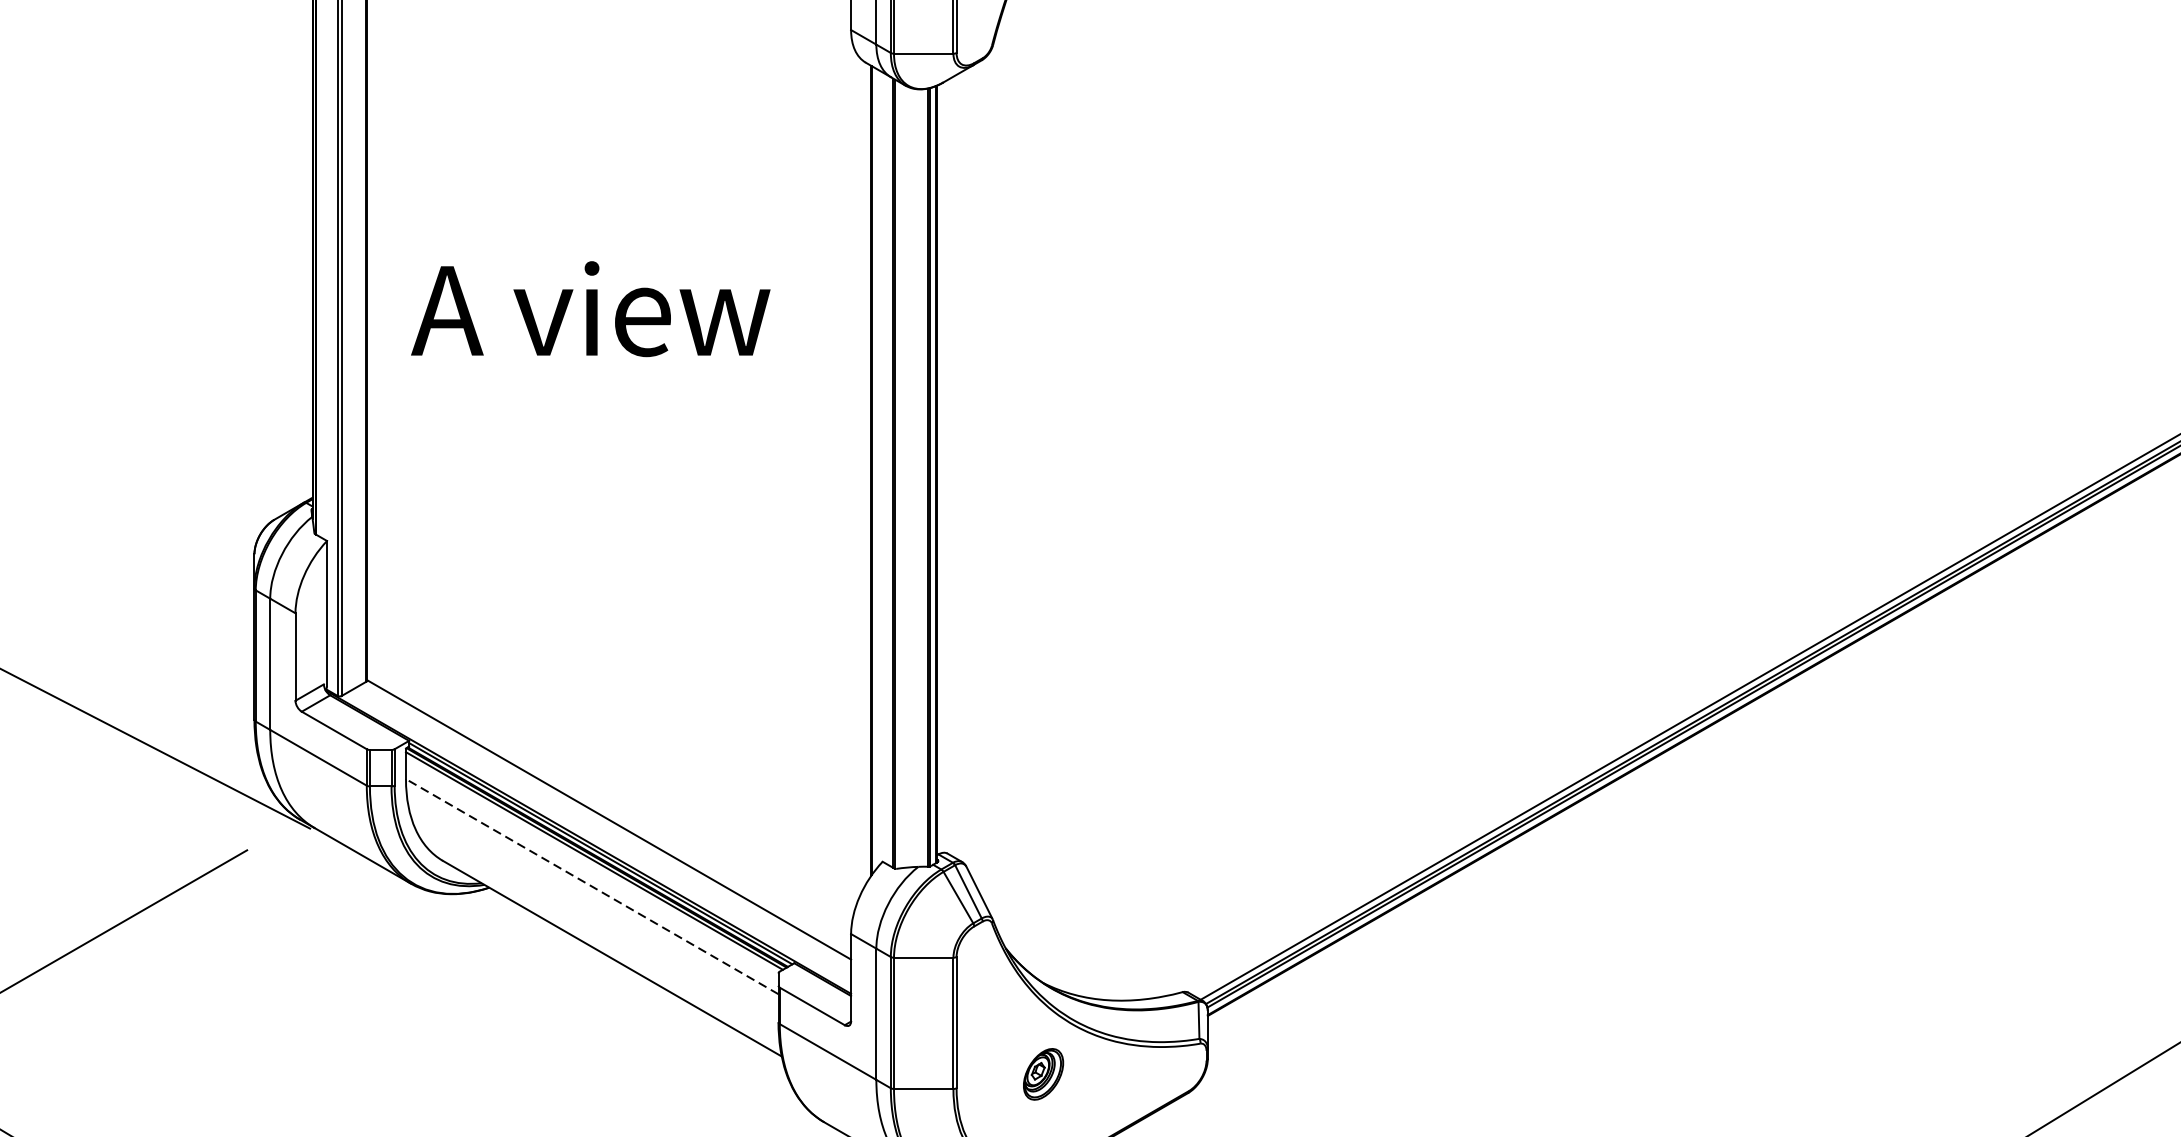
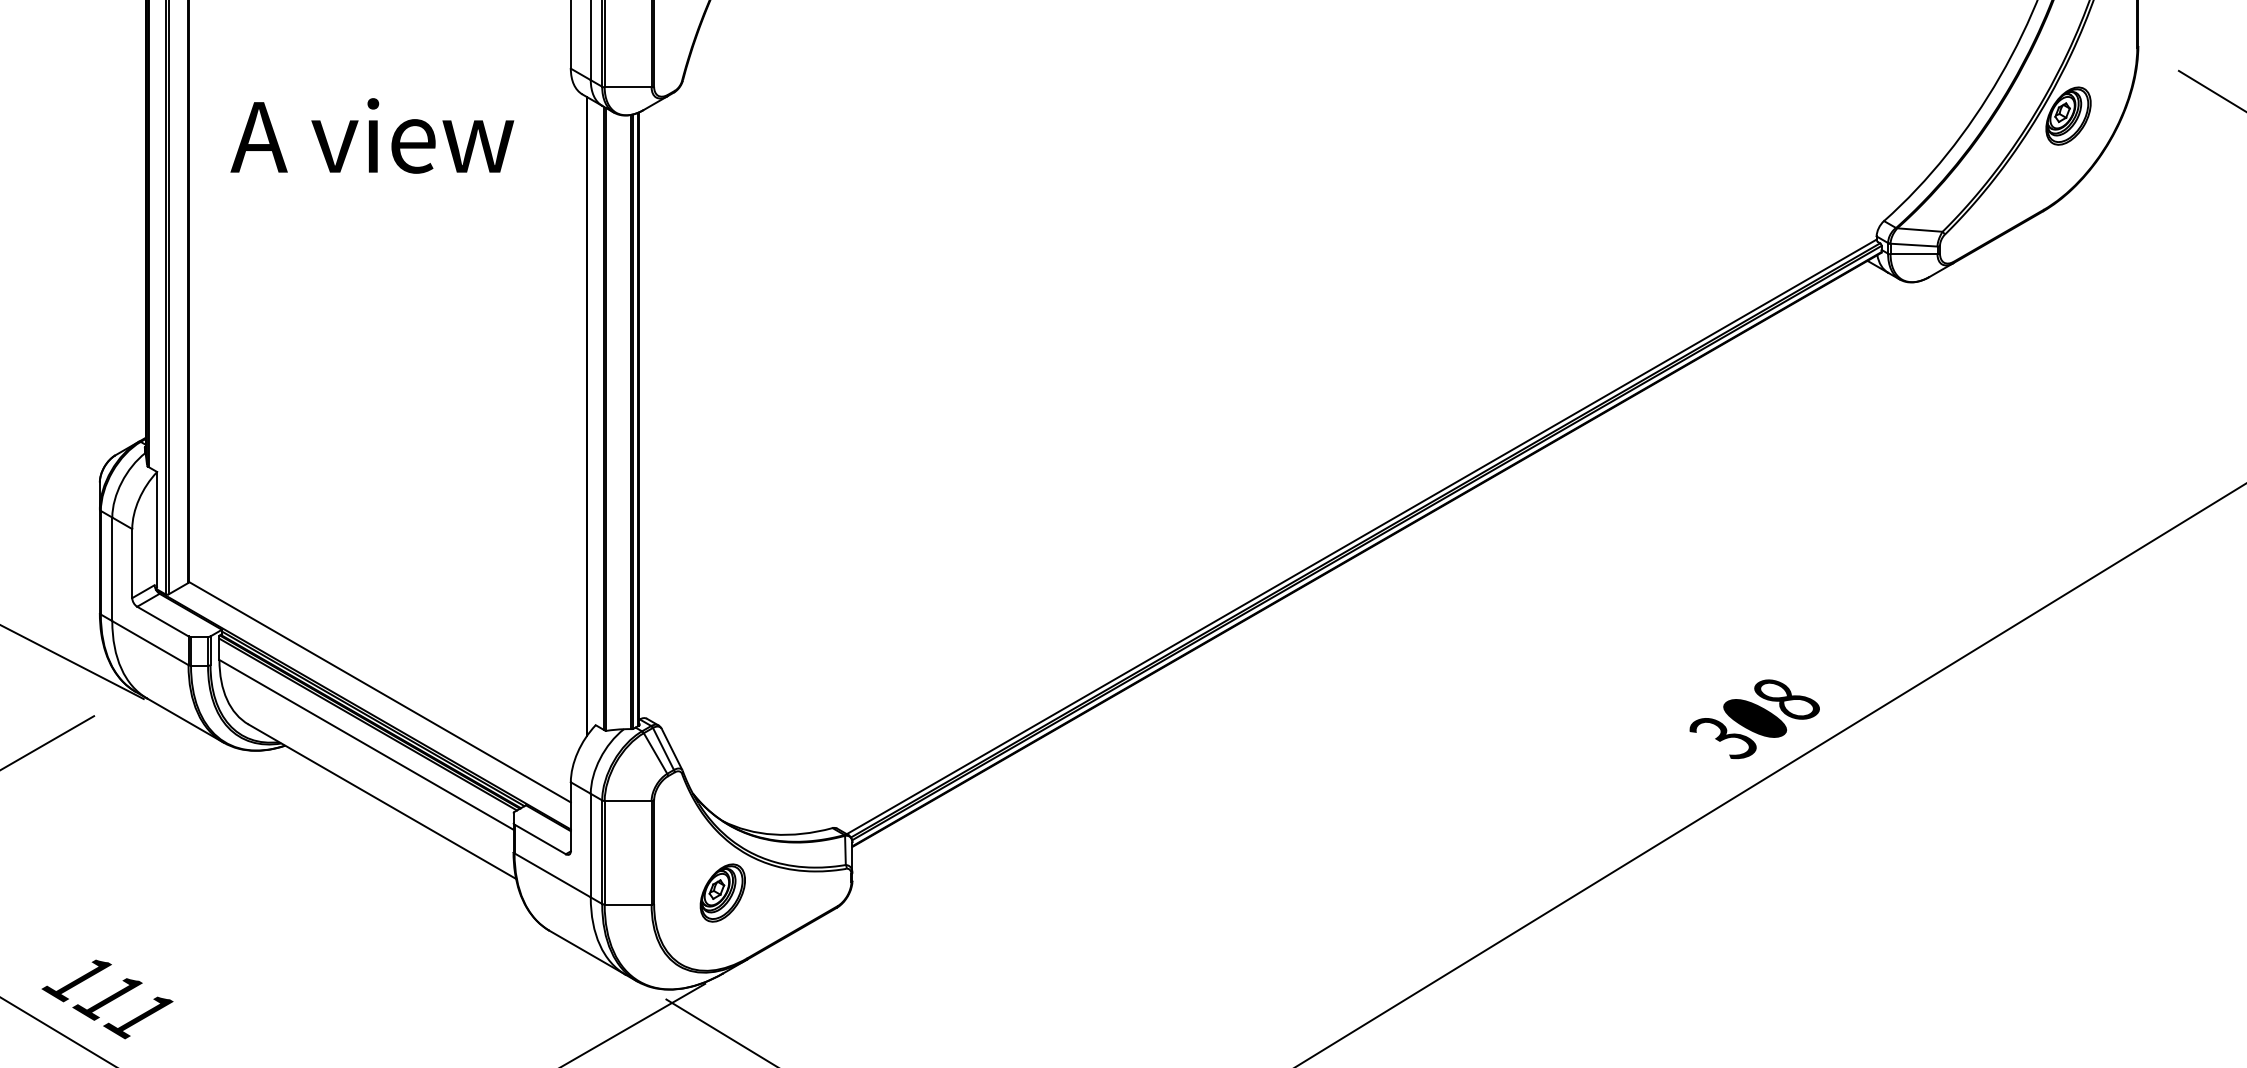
text: (590, 308) -> (372, 135), moved
line: (592, 886) -> (366, 744), dashed -> solid
part: (1043, 1073) -> (722, 892), size x1.43

